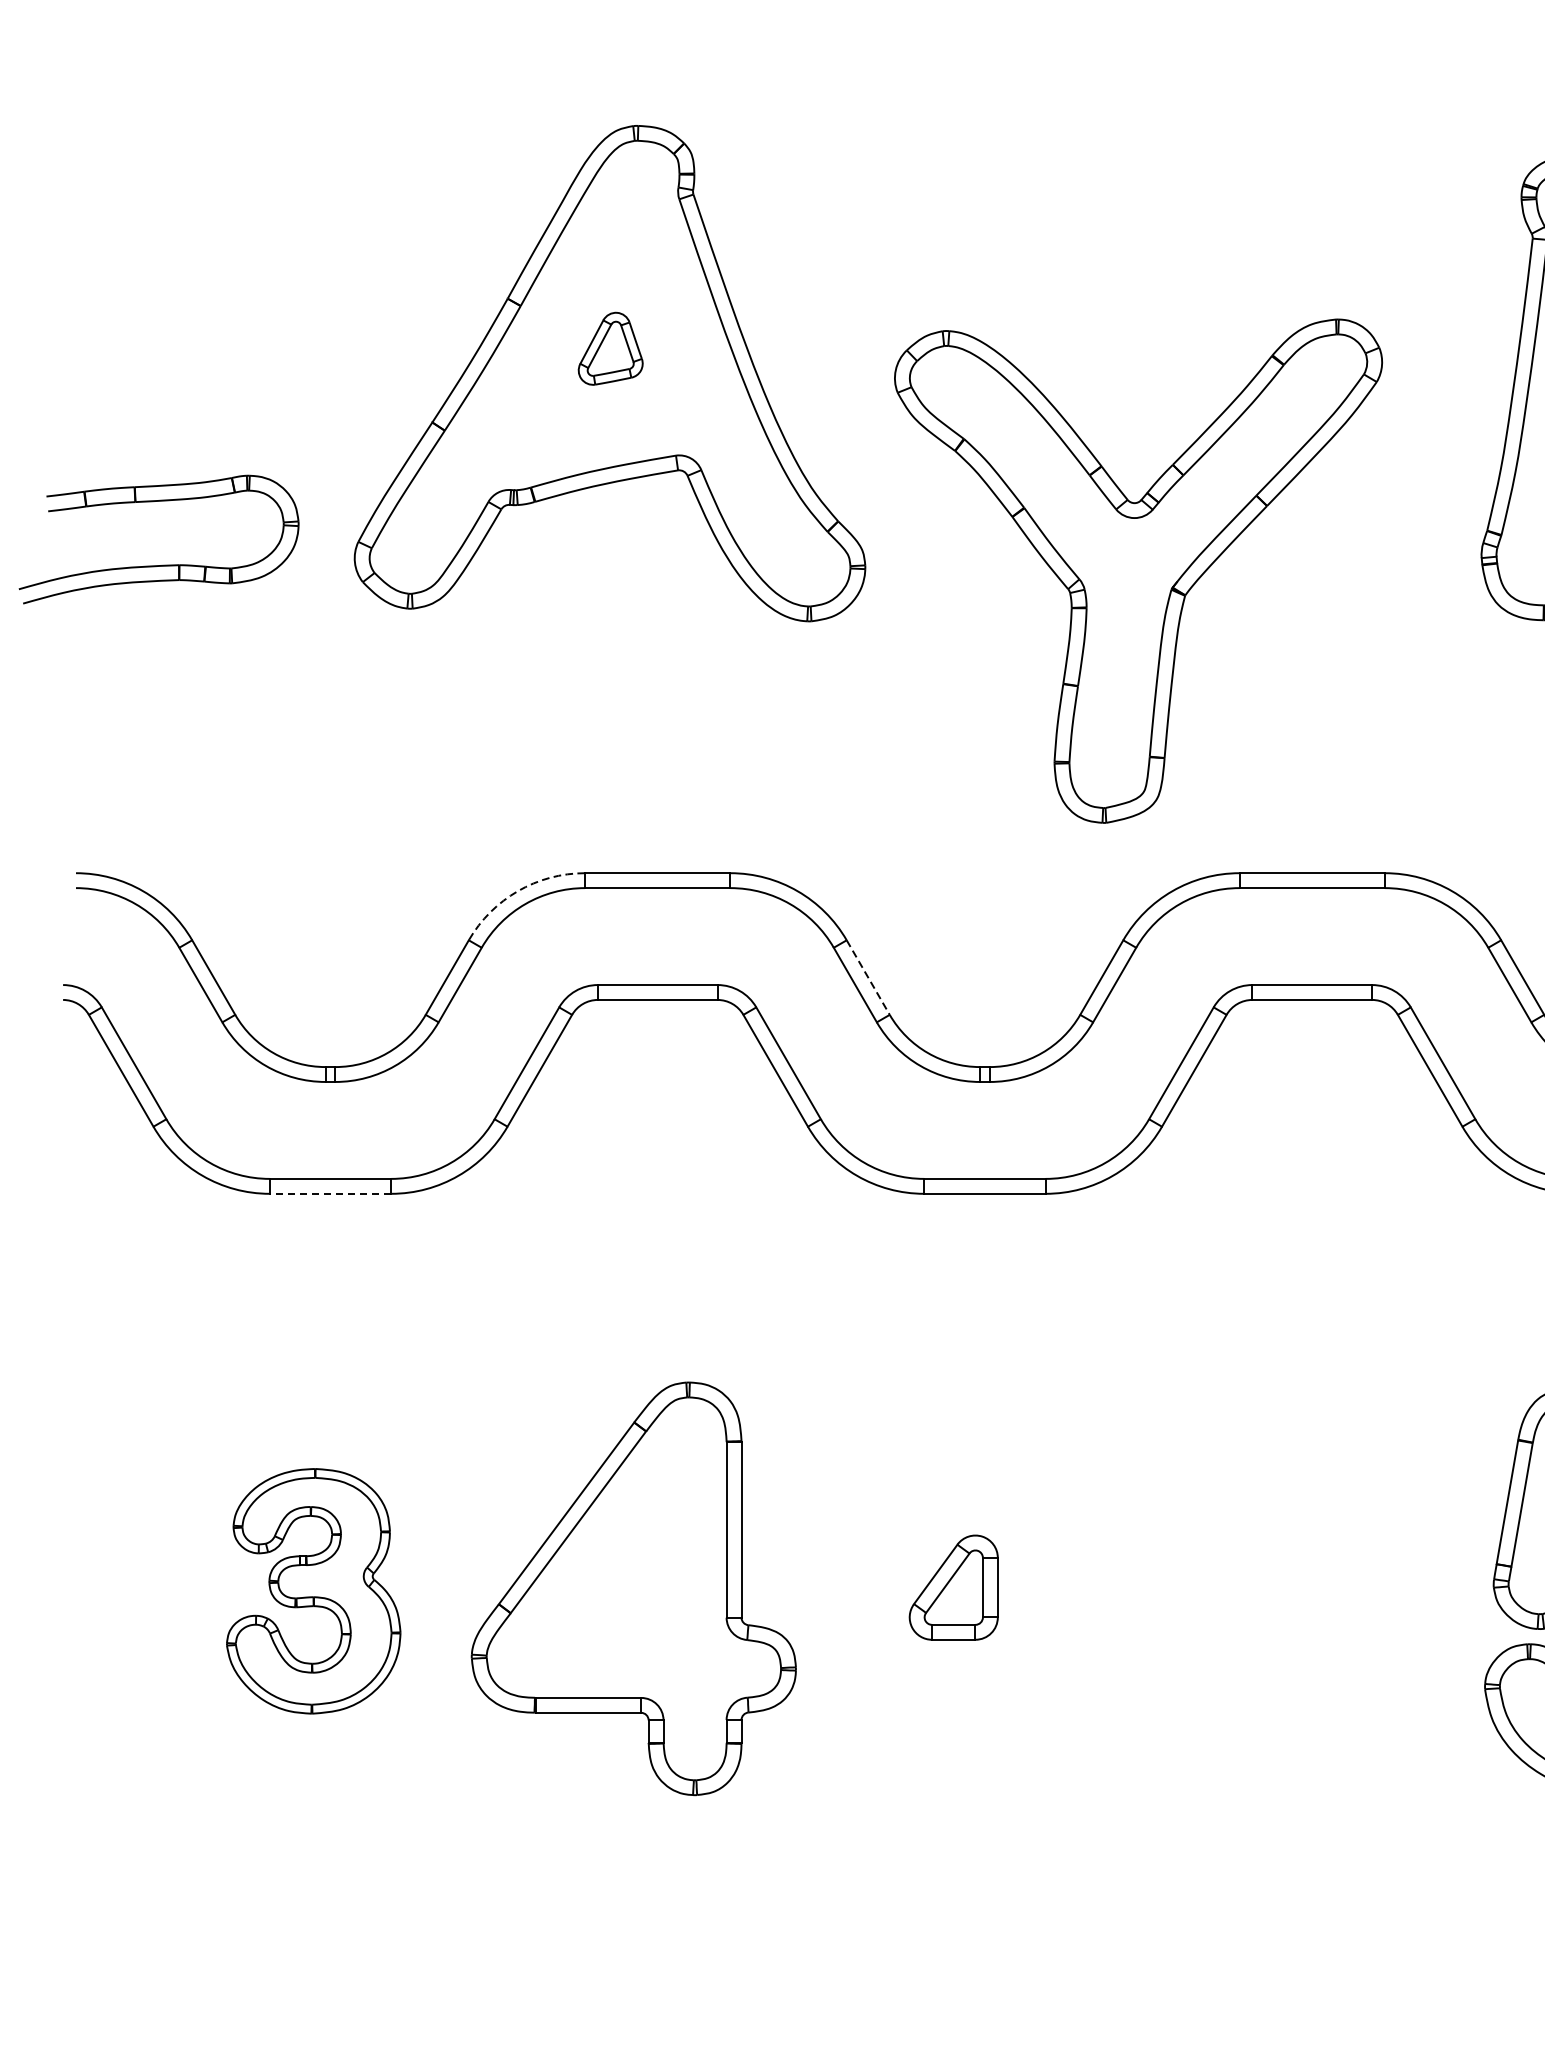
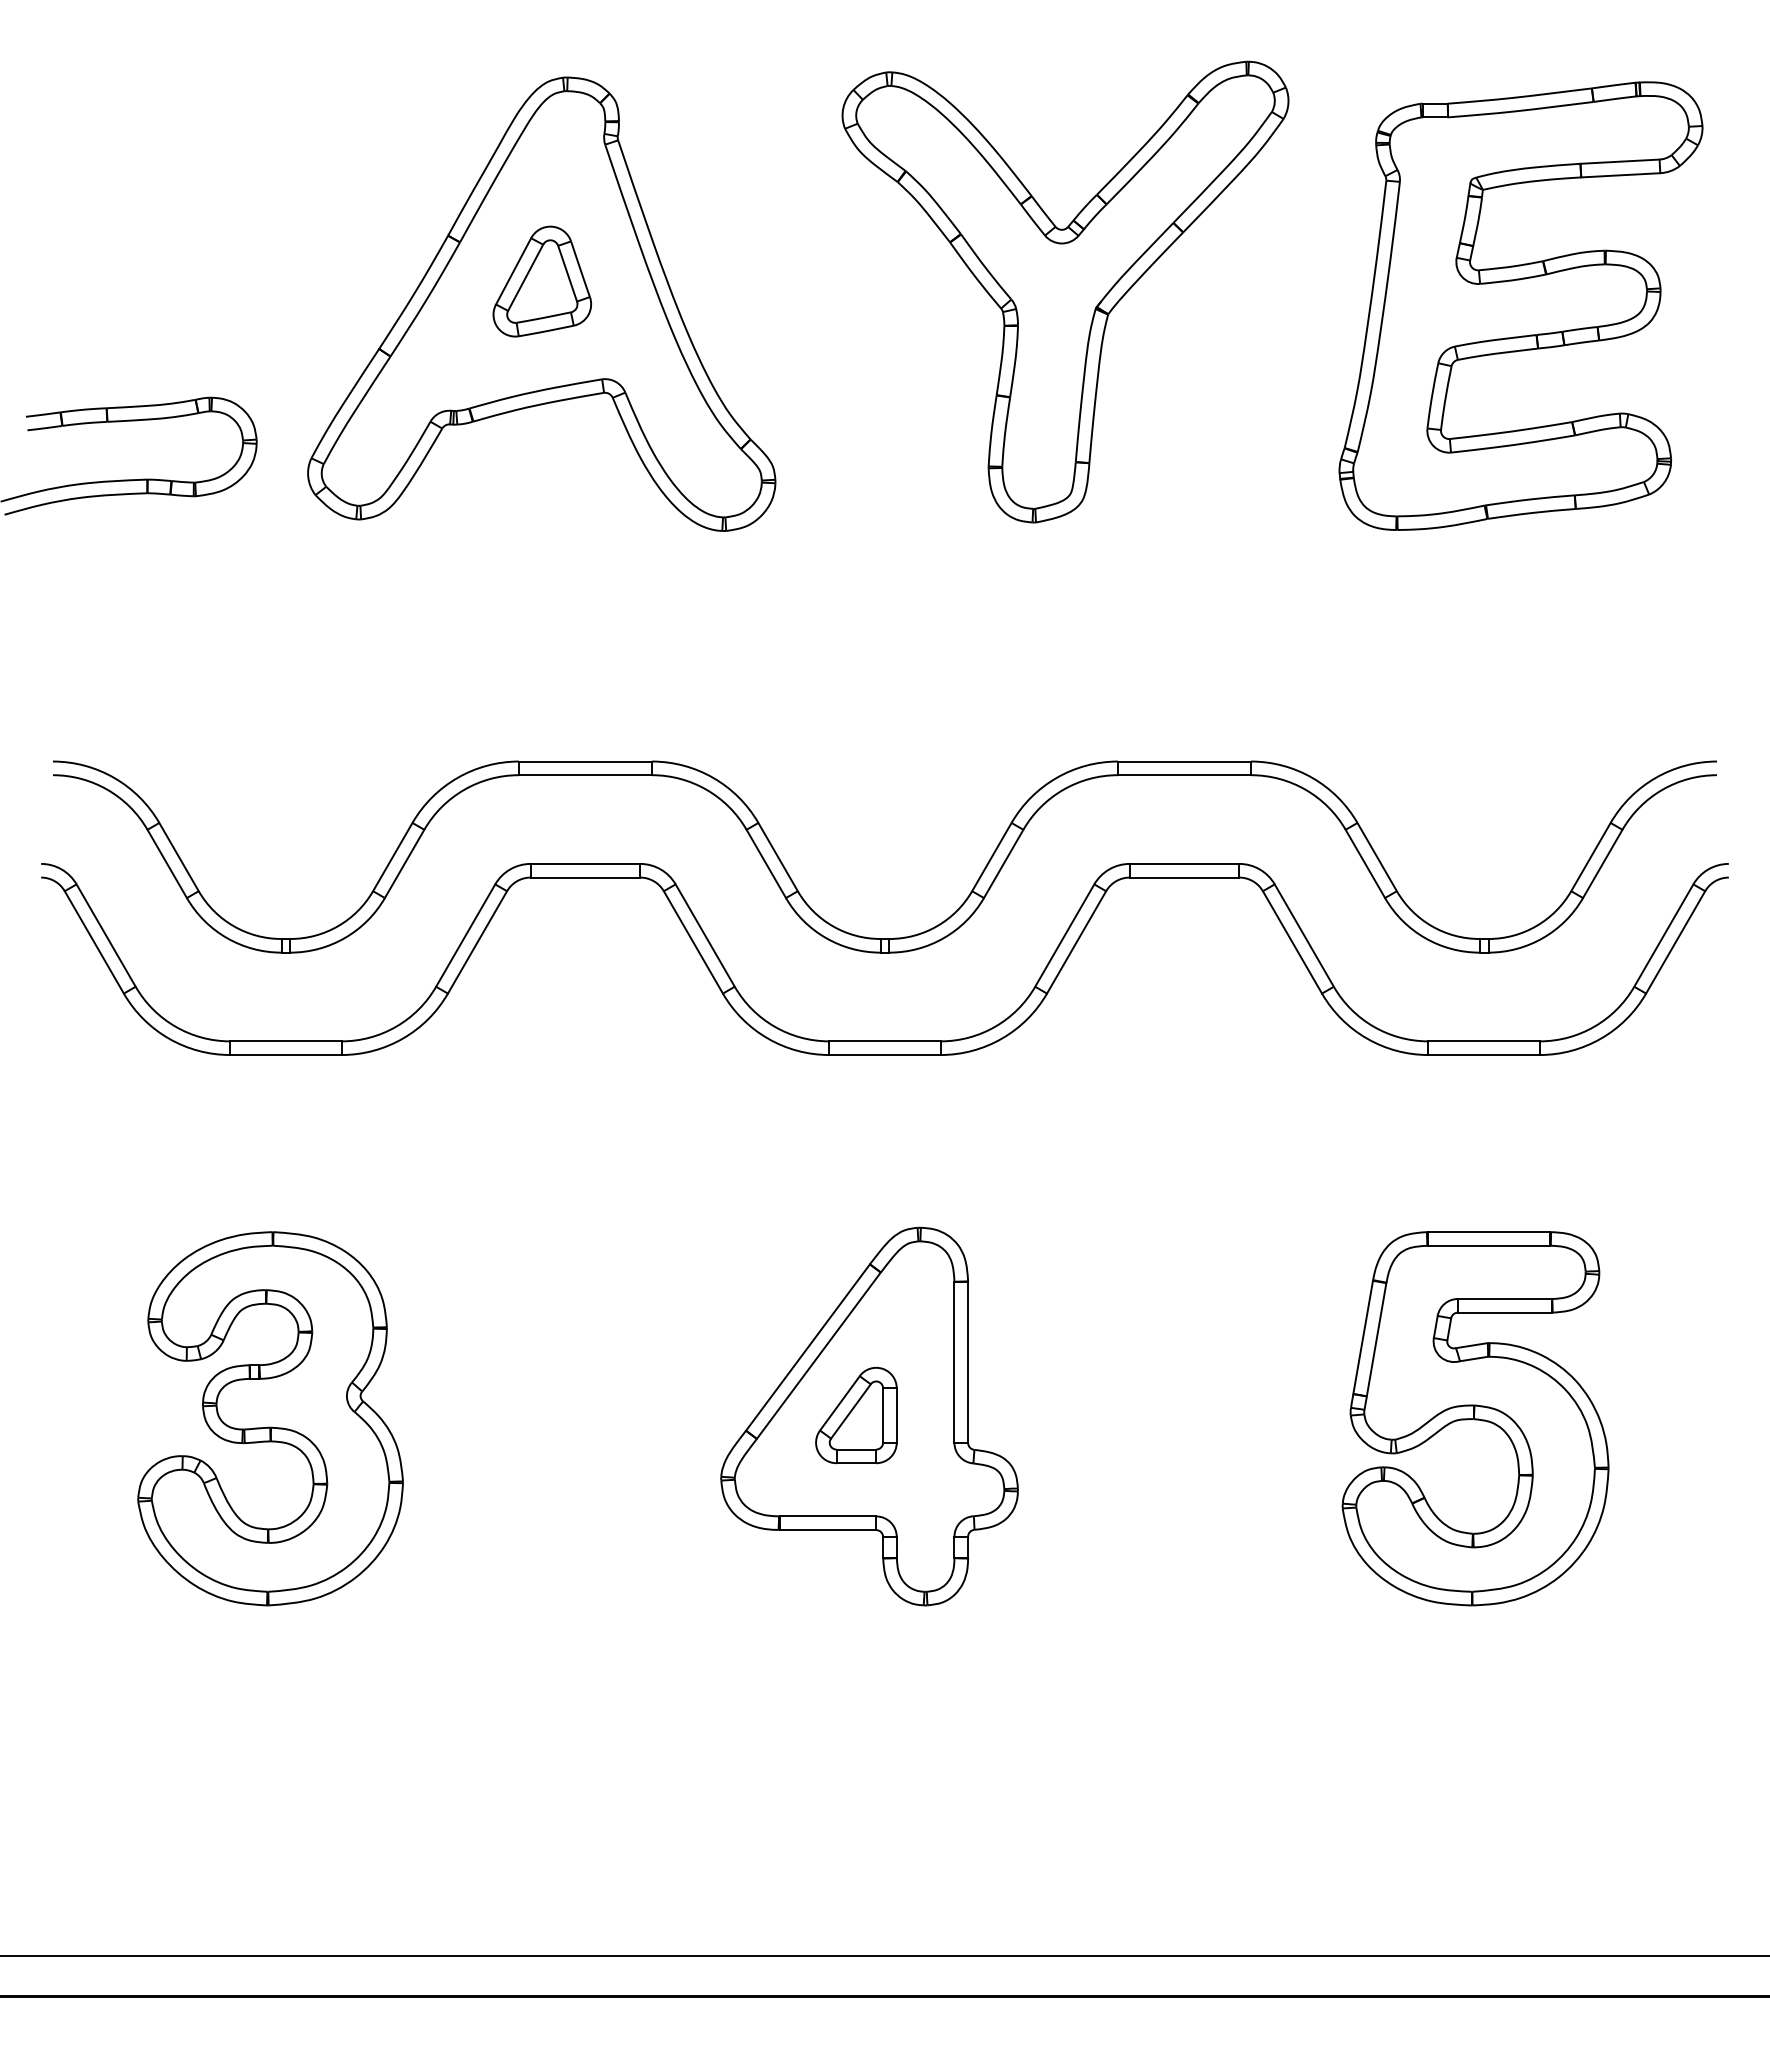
part: (610, 348) -> (542, 281), size x1.67
part: (1138, 570) -> (1065, 291), moved
arc: (517, 891) -> (457, 778), dashed -> solid
line: (868, 978) -> (778, 857), dashed -> solid
line: (330, 1194) -> (285, 1055), dashed -> solid
part: (633, 1588) -> (869, 1416), moved
part: (313, 1590) -> (270, 1418), size x1.67

